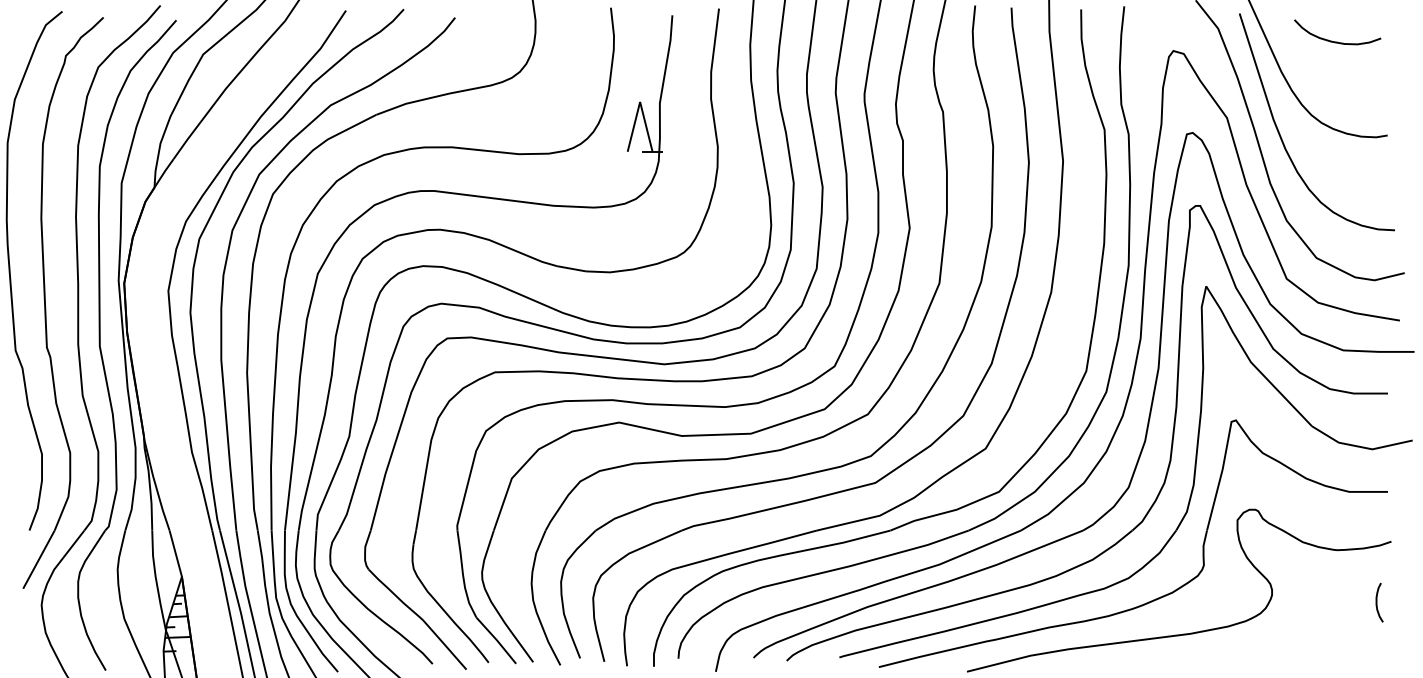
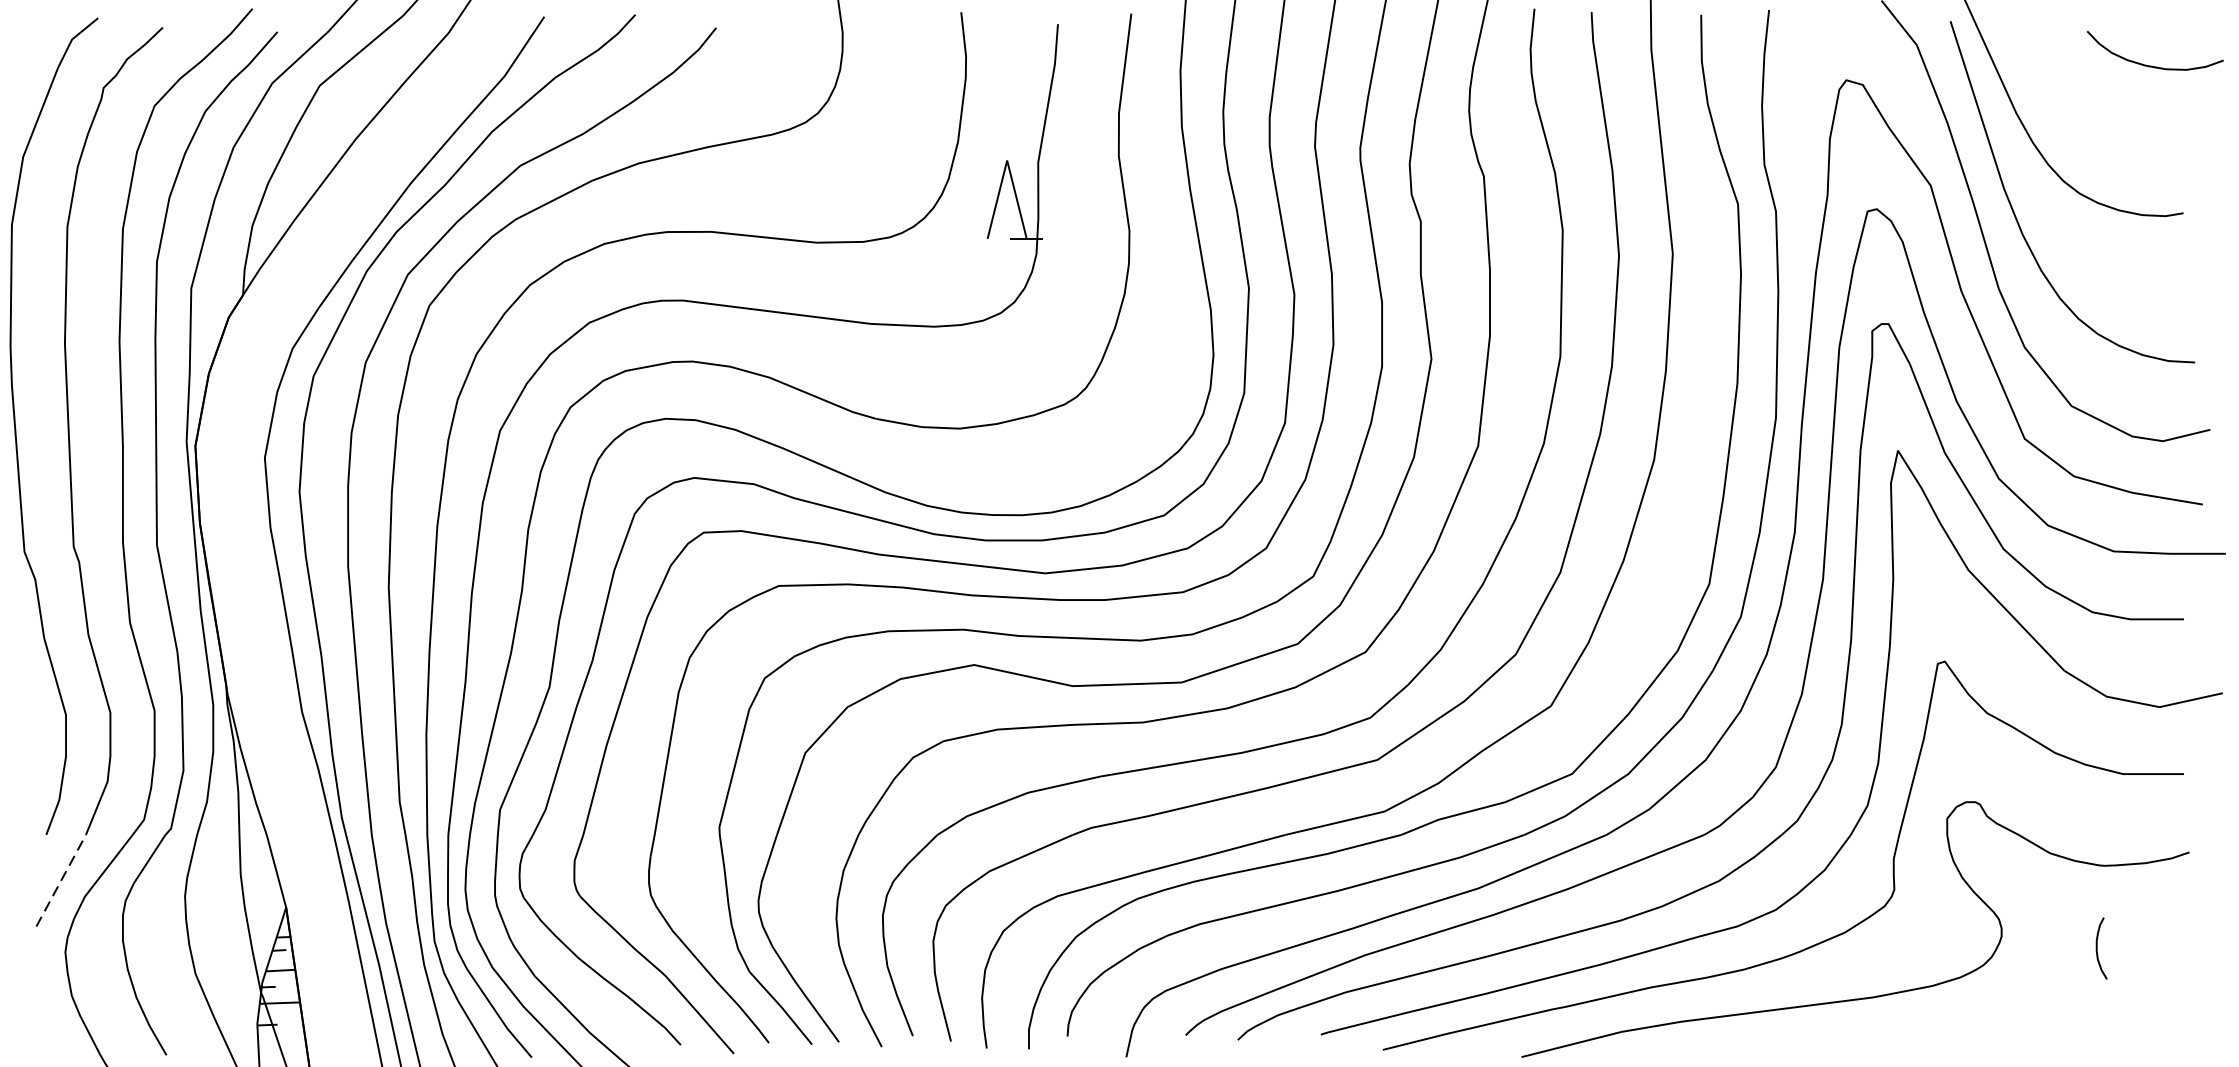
curve: (1337, 41) -> (2154, 65), moved
line: (39, 559) -> (62, 880), solid -> dashed
curve: (1377, 602) -> (2098, 948), moved

